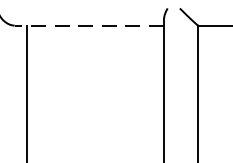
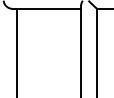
line: (89, 25) -> (46, 8), dashed -> solid

